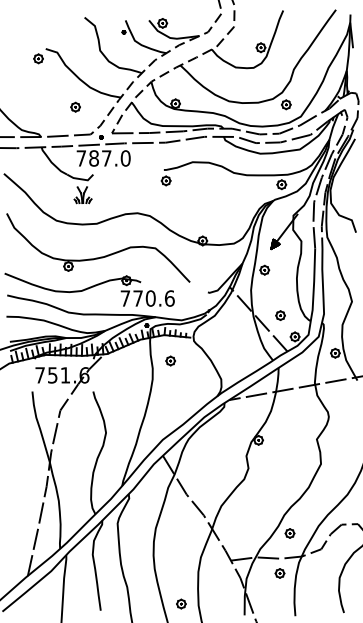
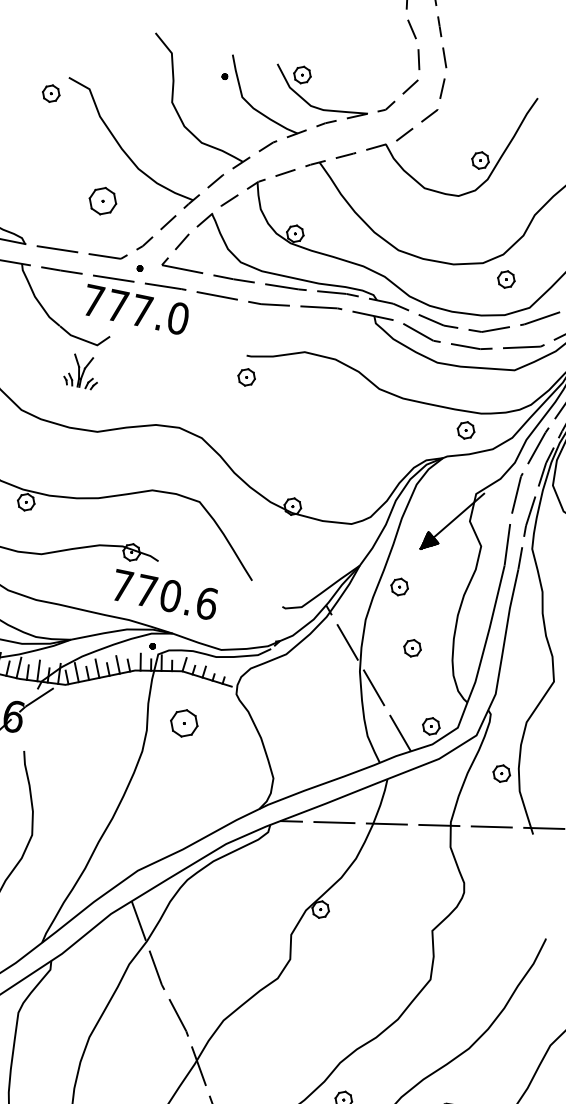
part: (75, 106) -> (102, 199), size x1.6
text: (93, 158) -> (116, 305), 787.0 -> 777.0
part: (280, 315) -> (412, 647), moved
part: (170, 360) -> (183, 722), size x1.6

